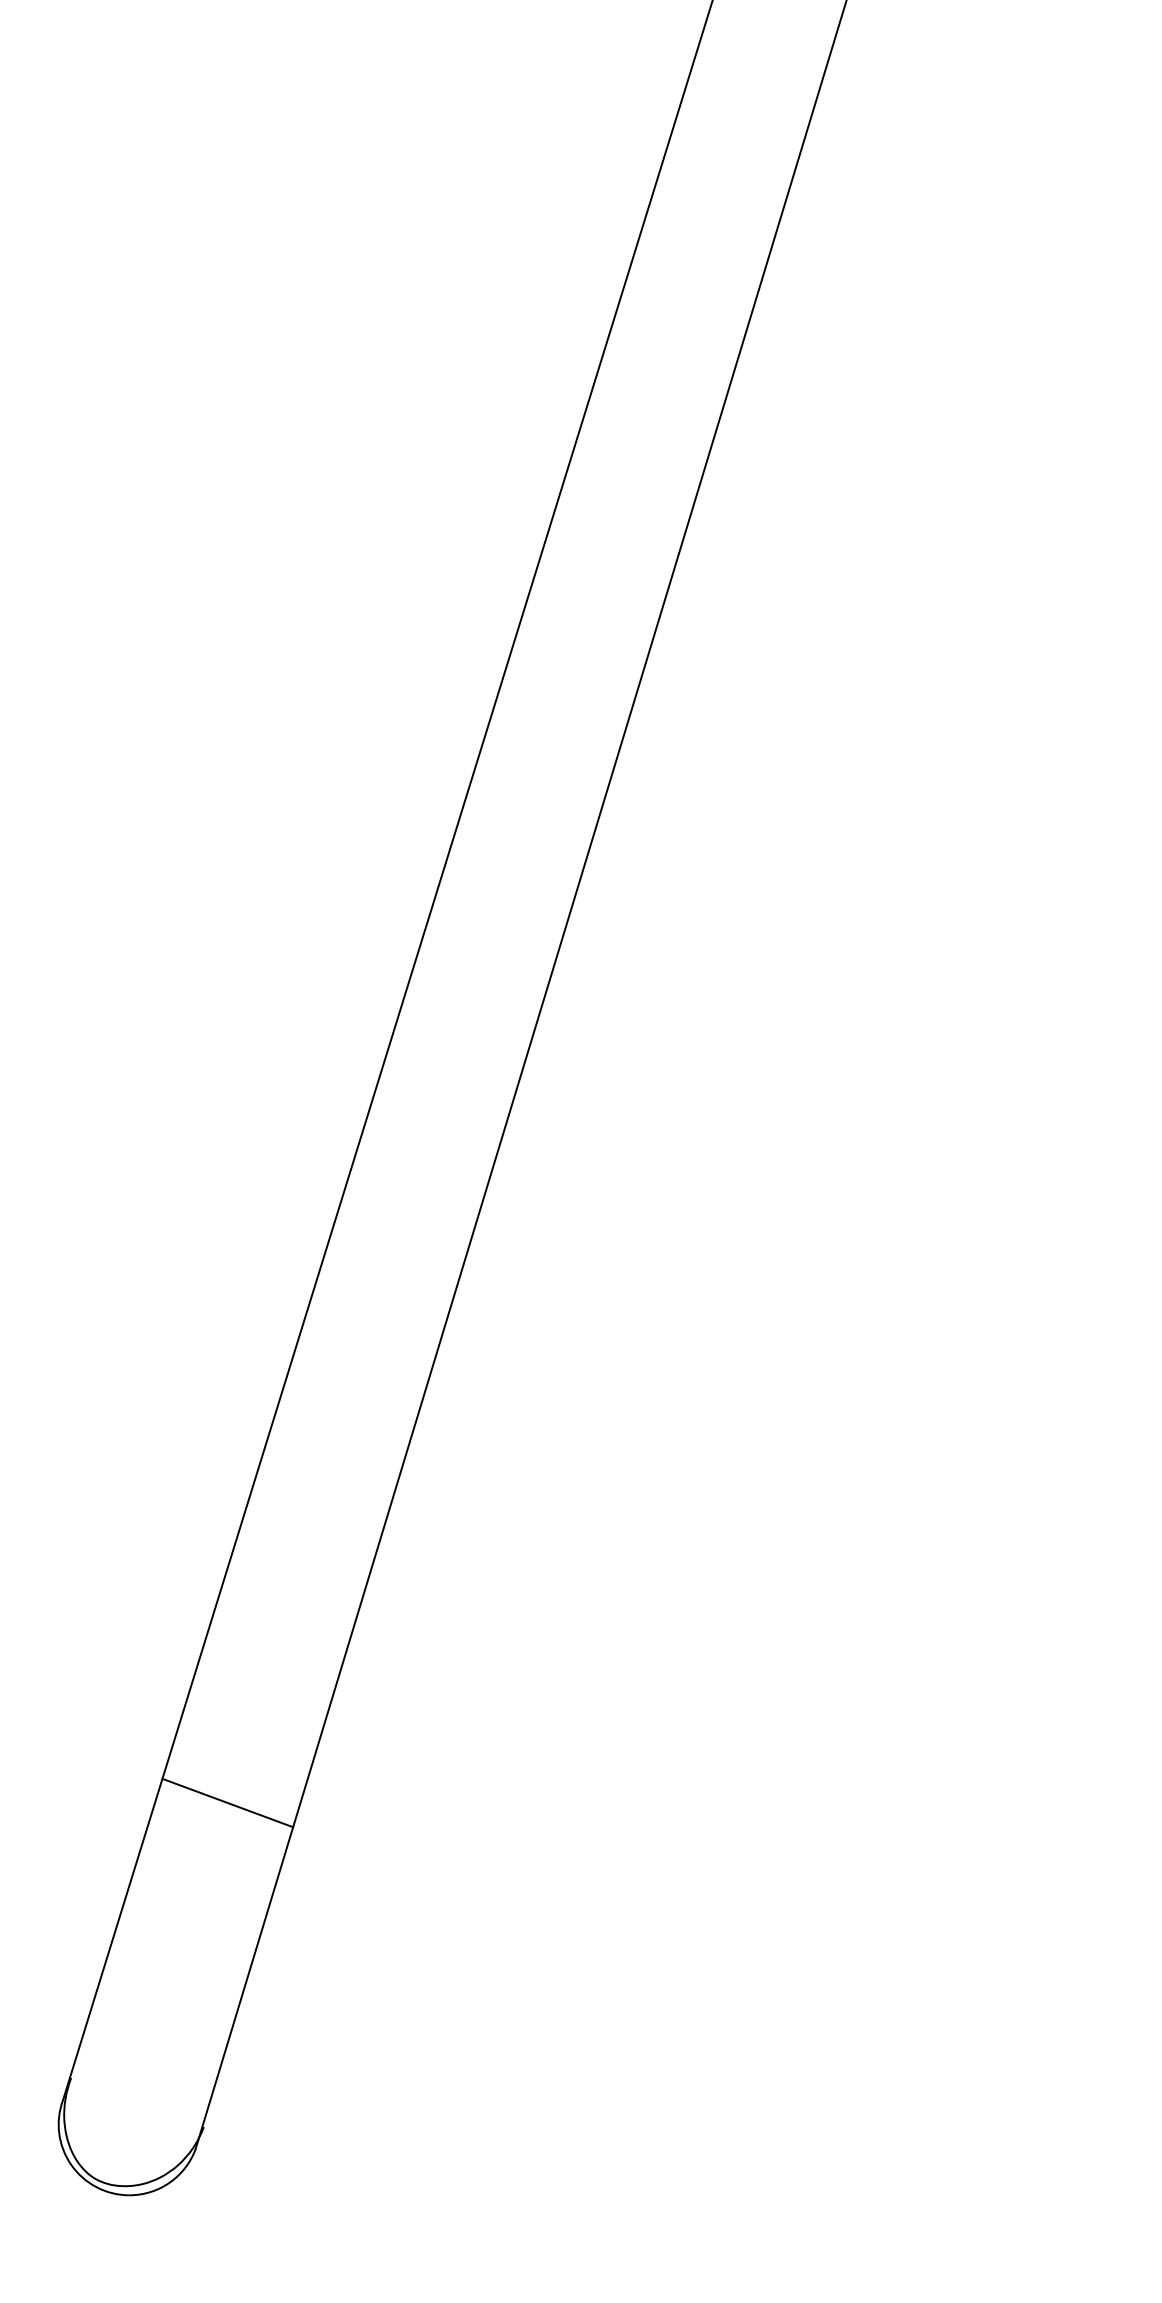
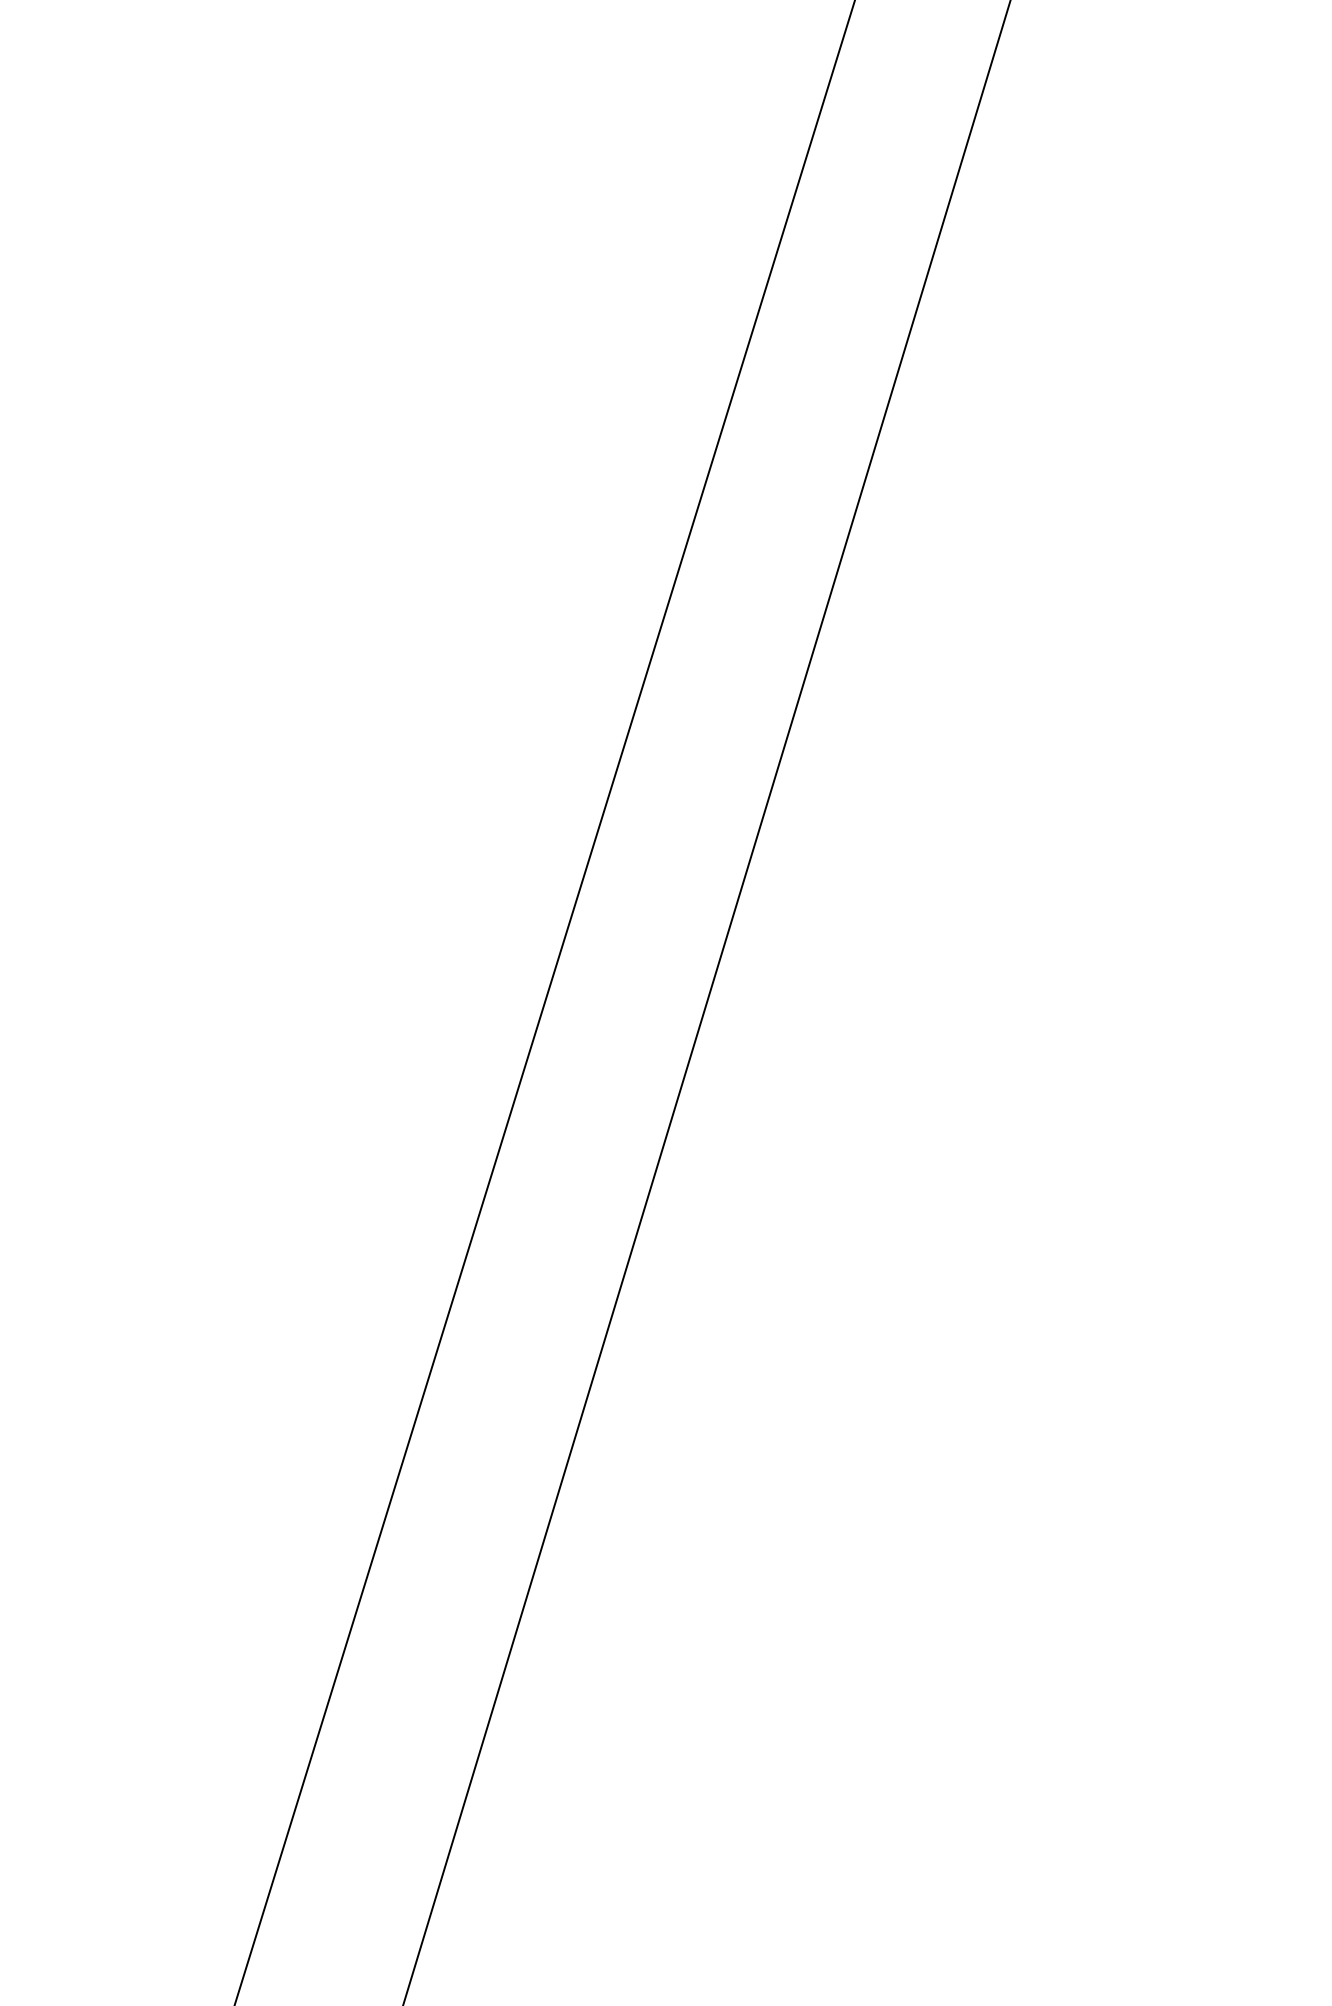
line: (227, 1802) -> (360, 1868), removed

